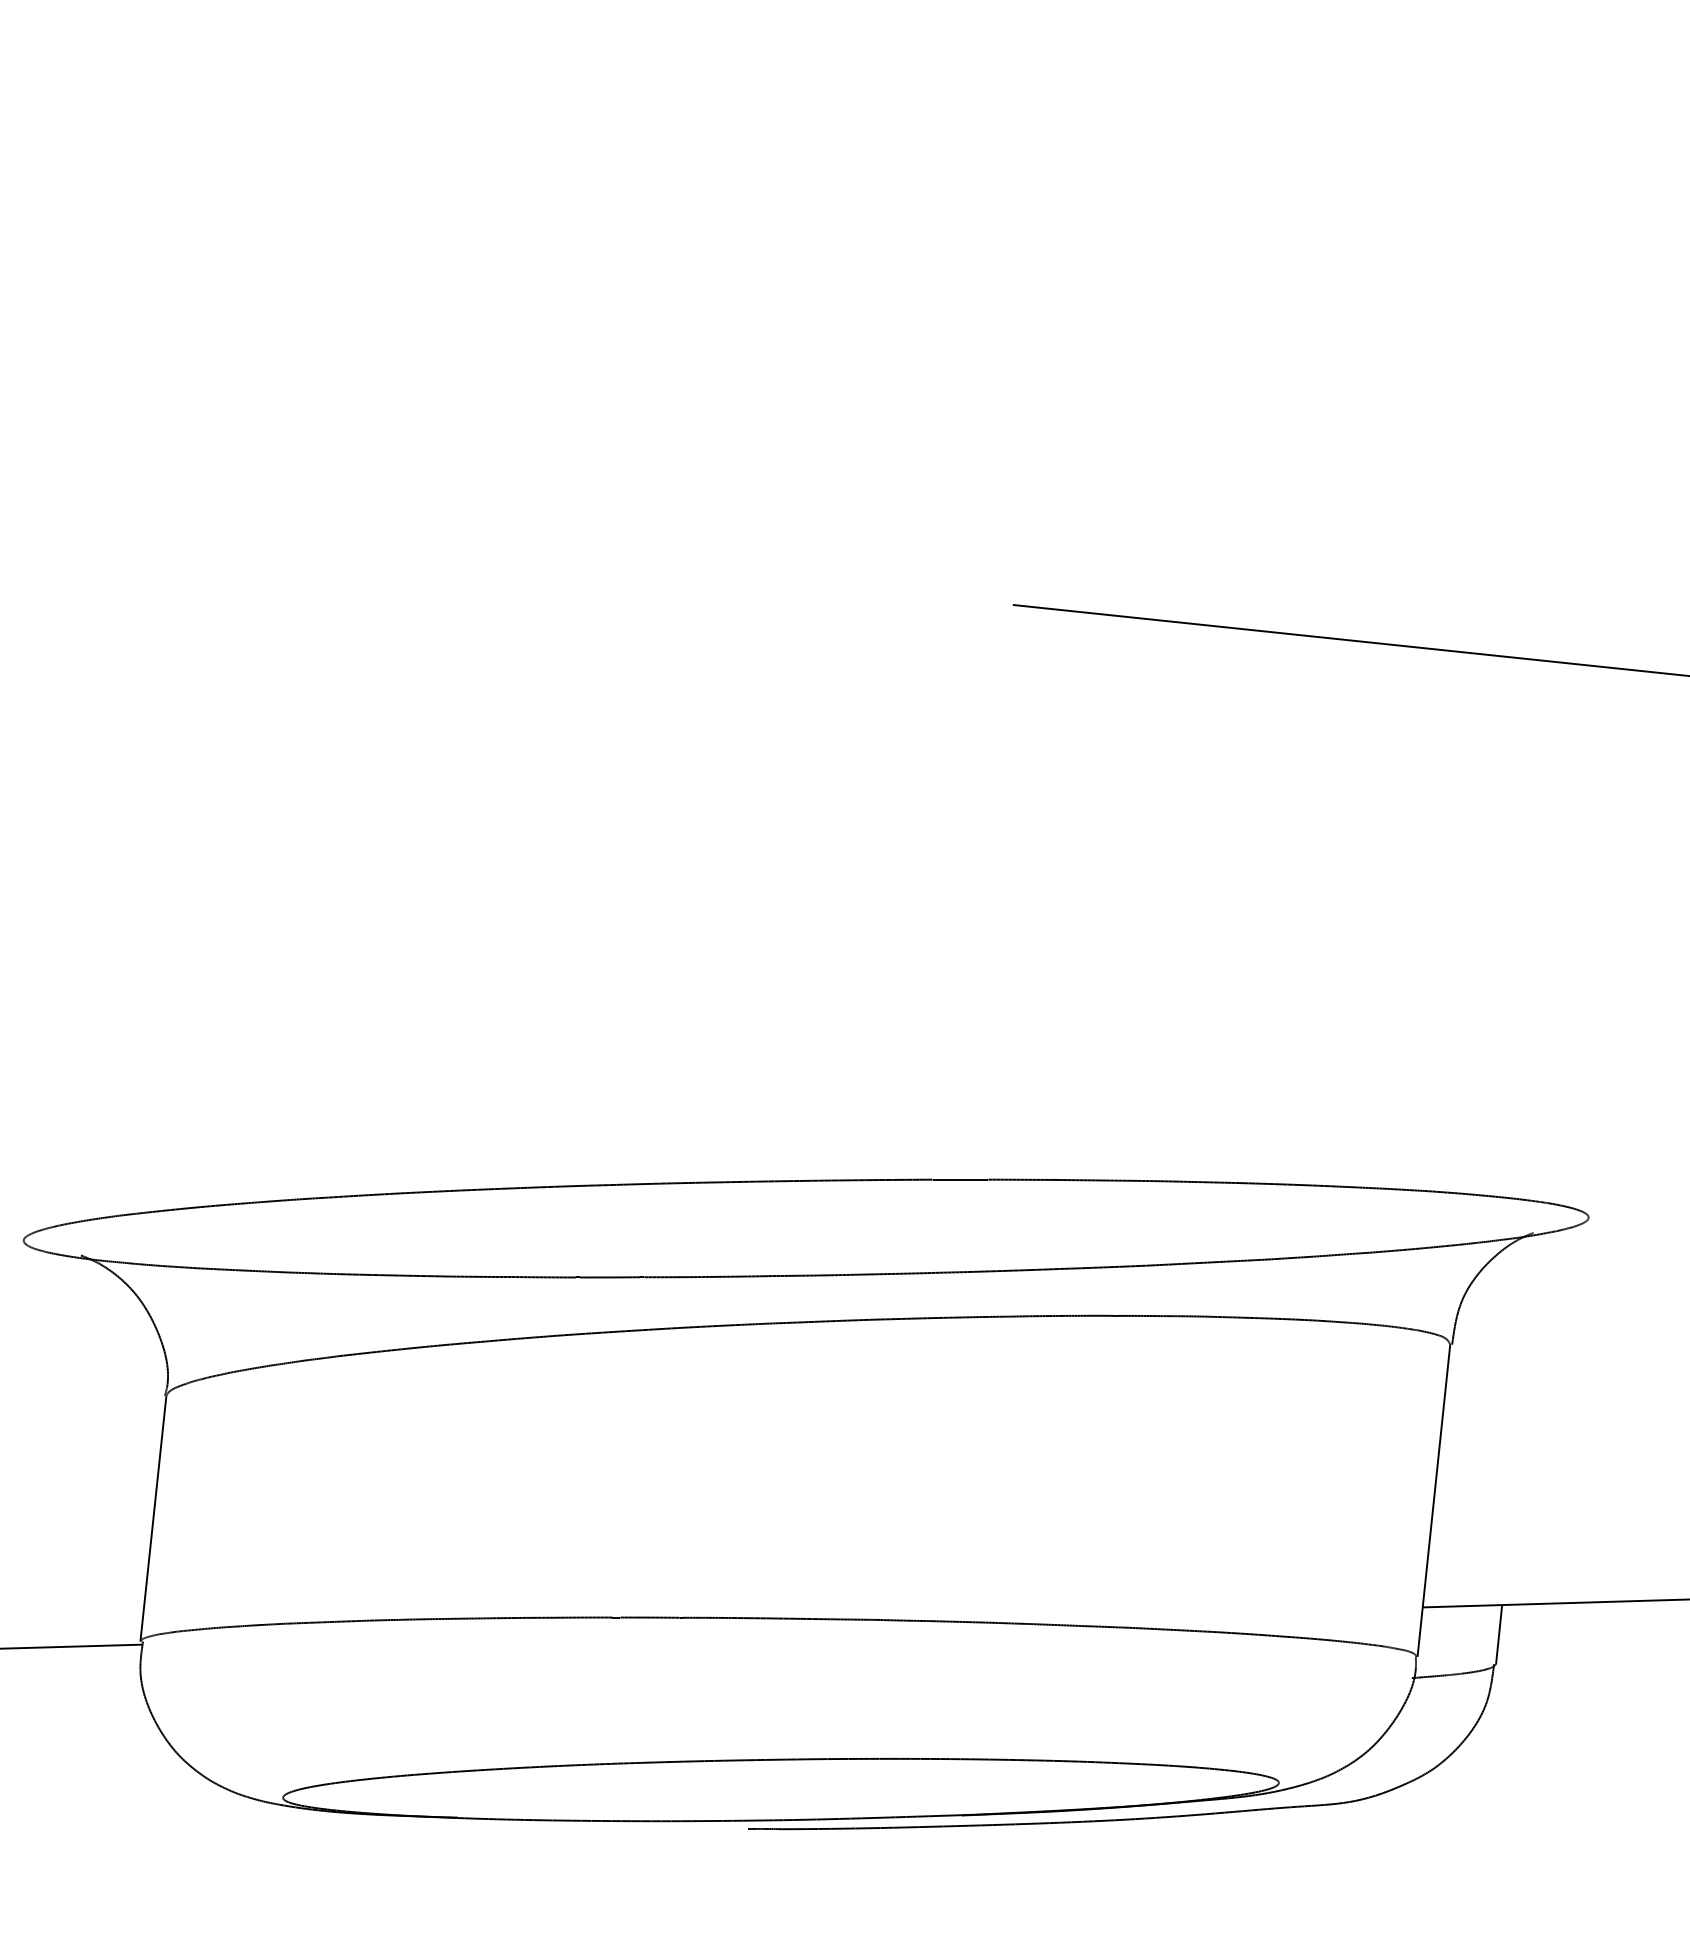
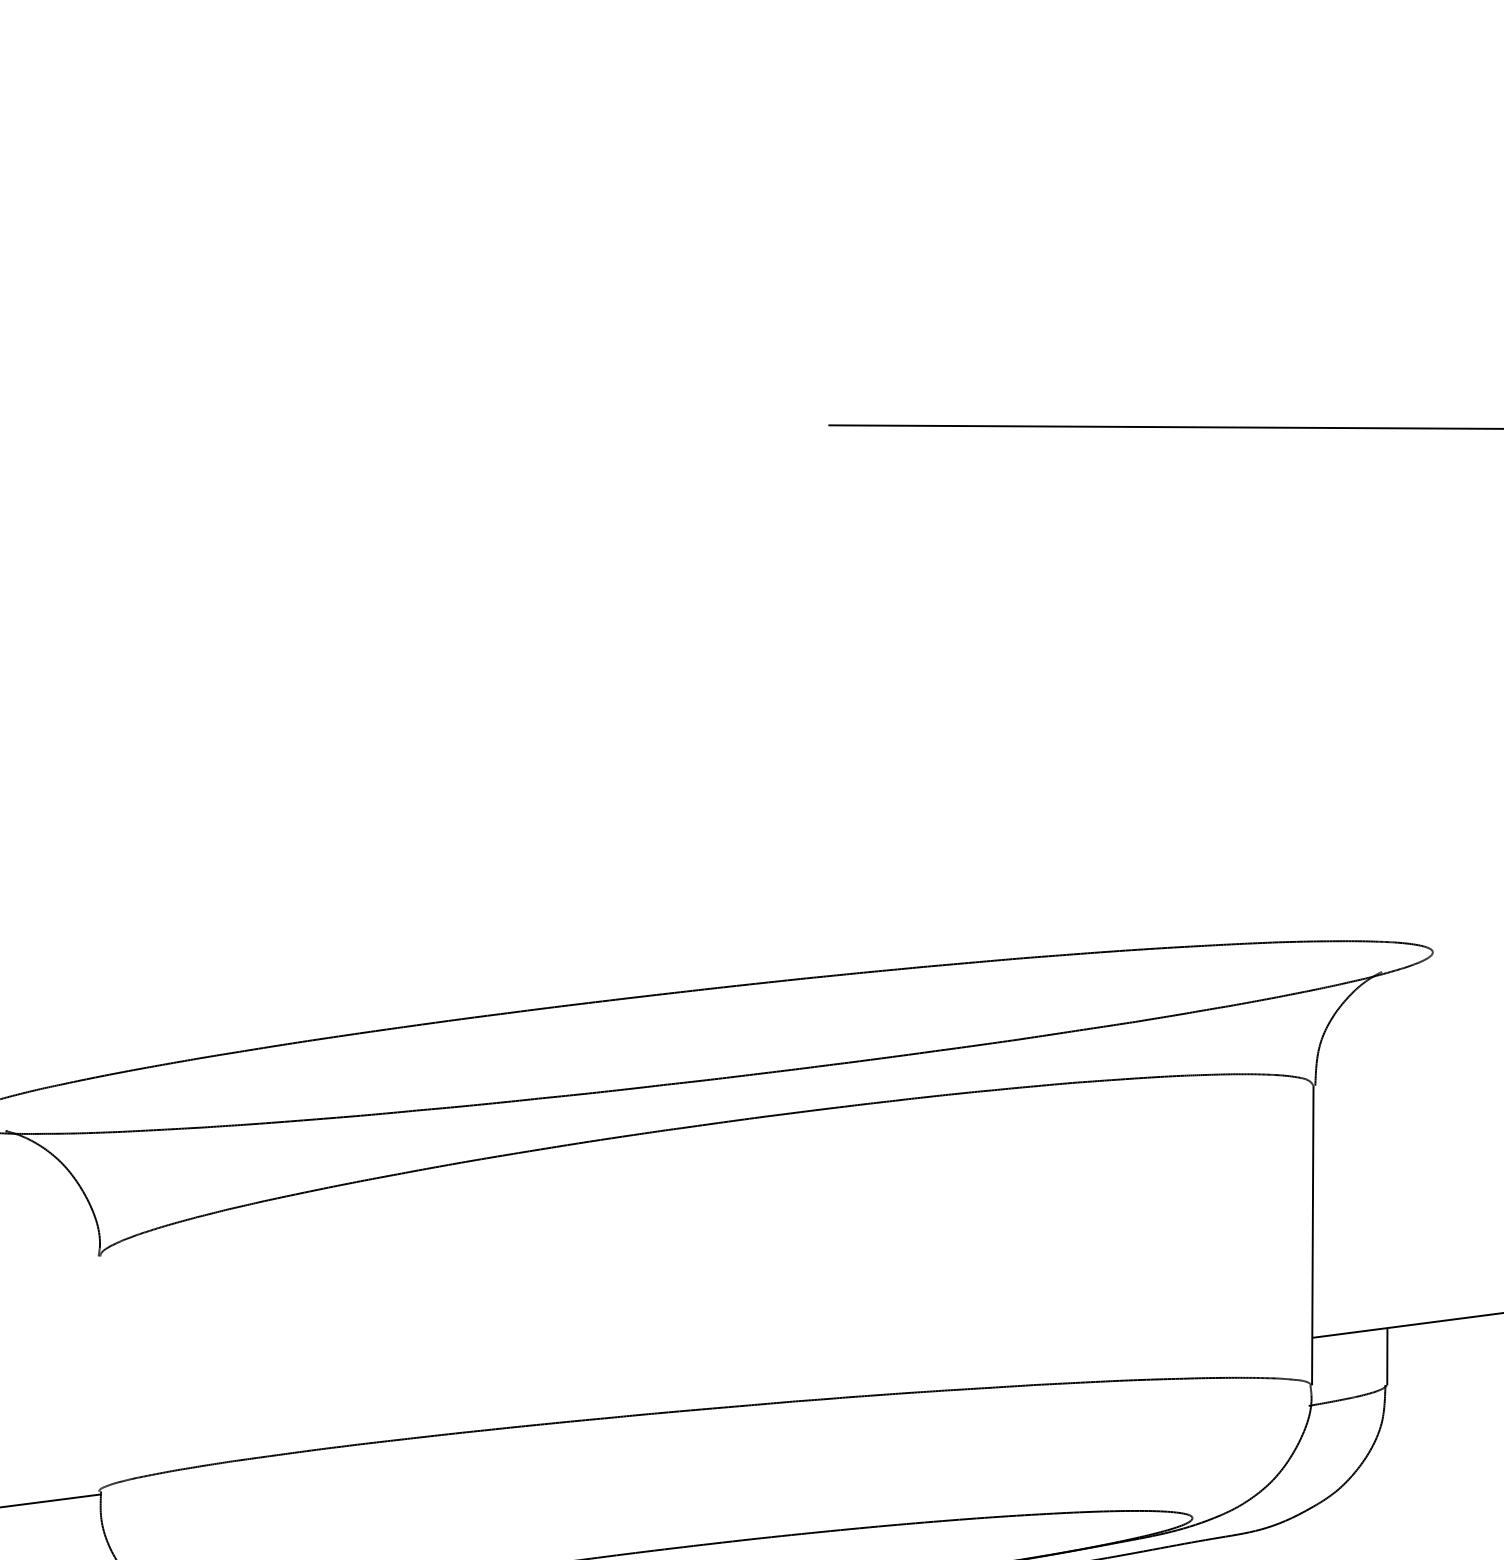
line: (153, 1518) -> (99, 1373), removed

